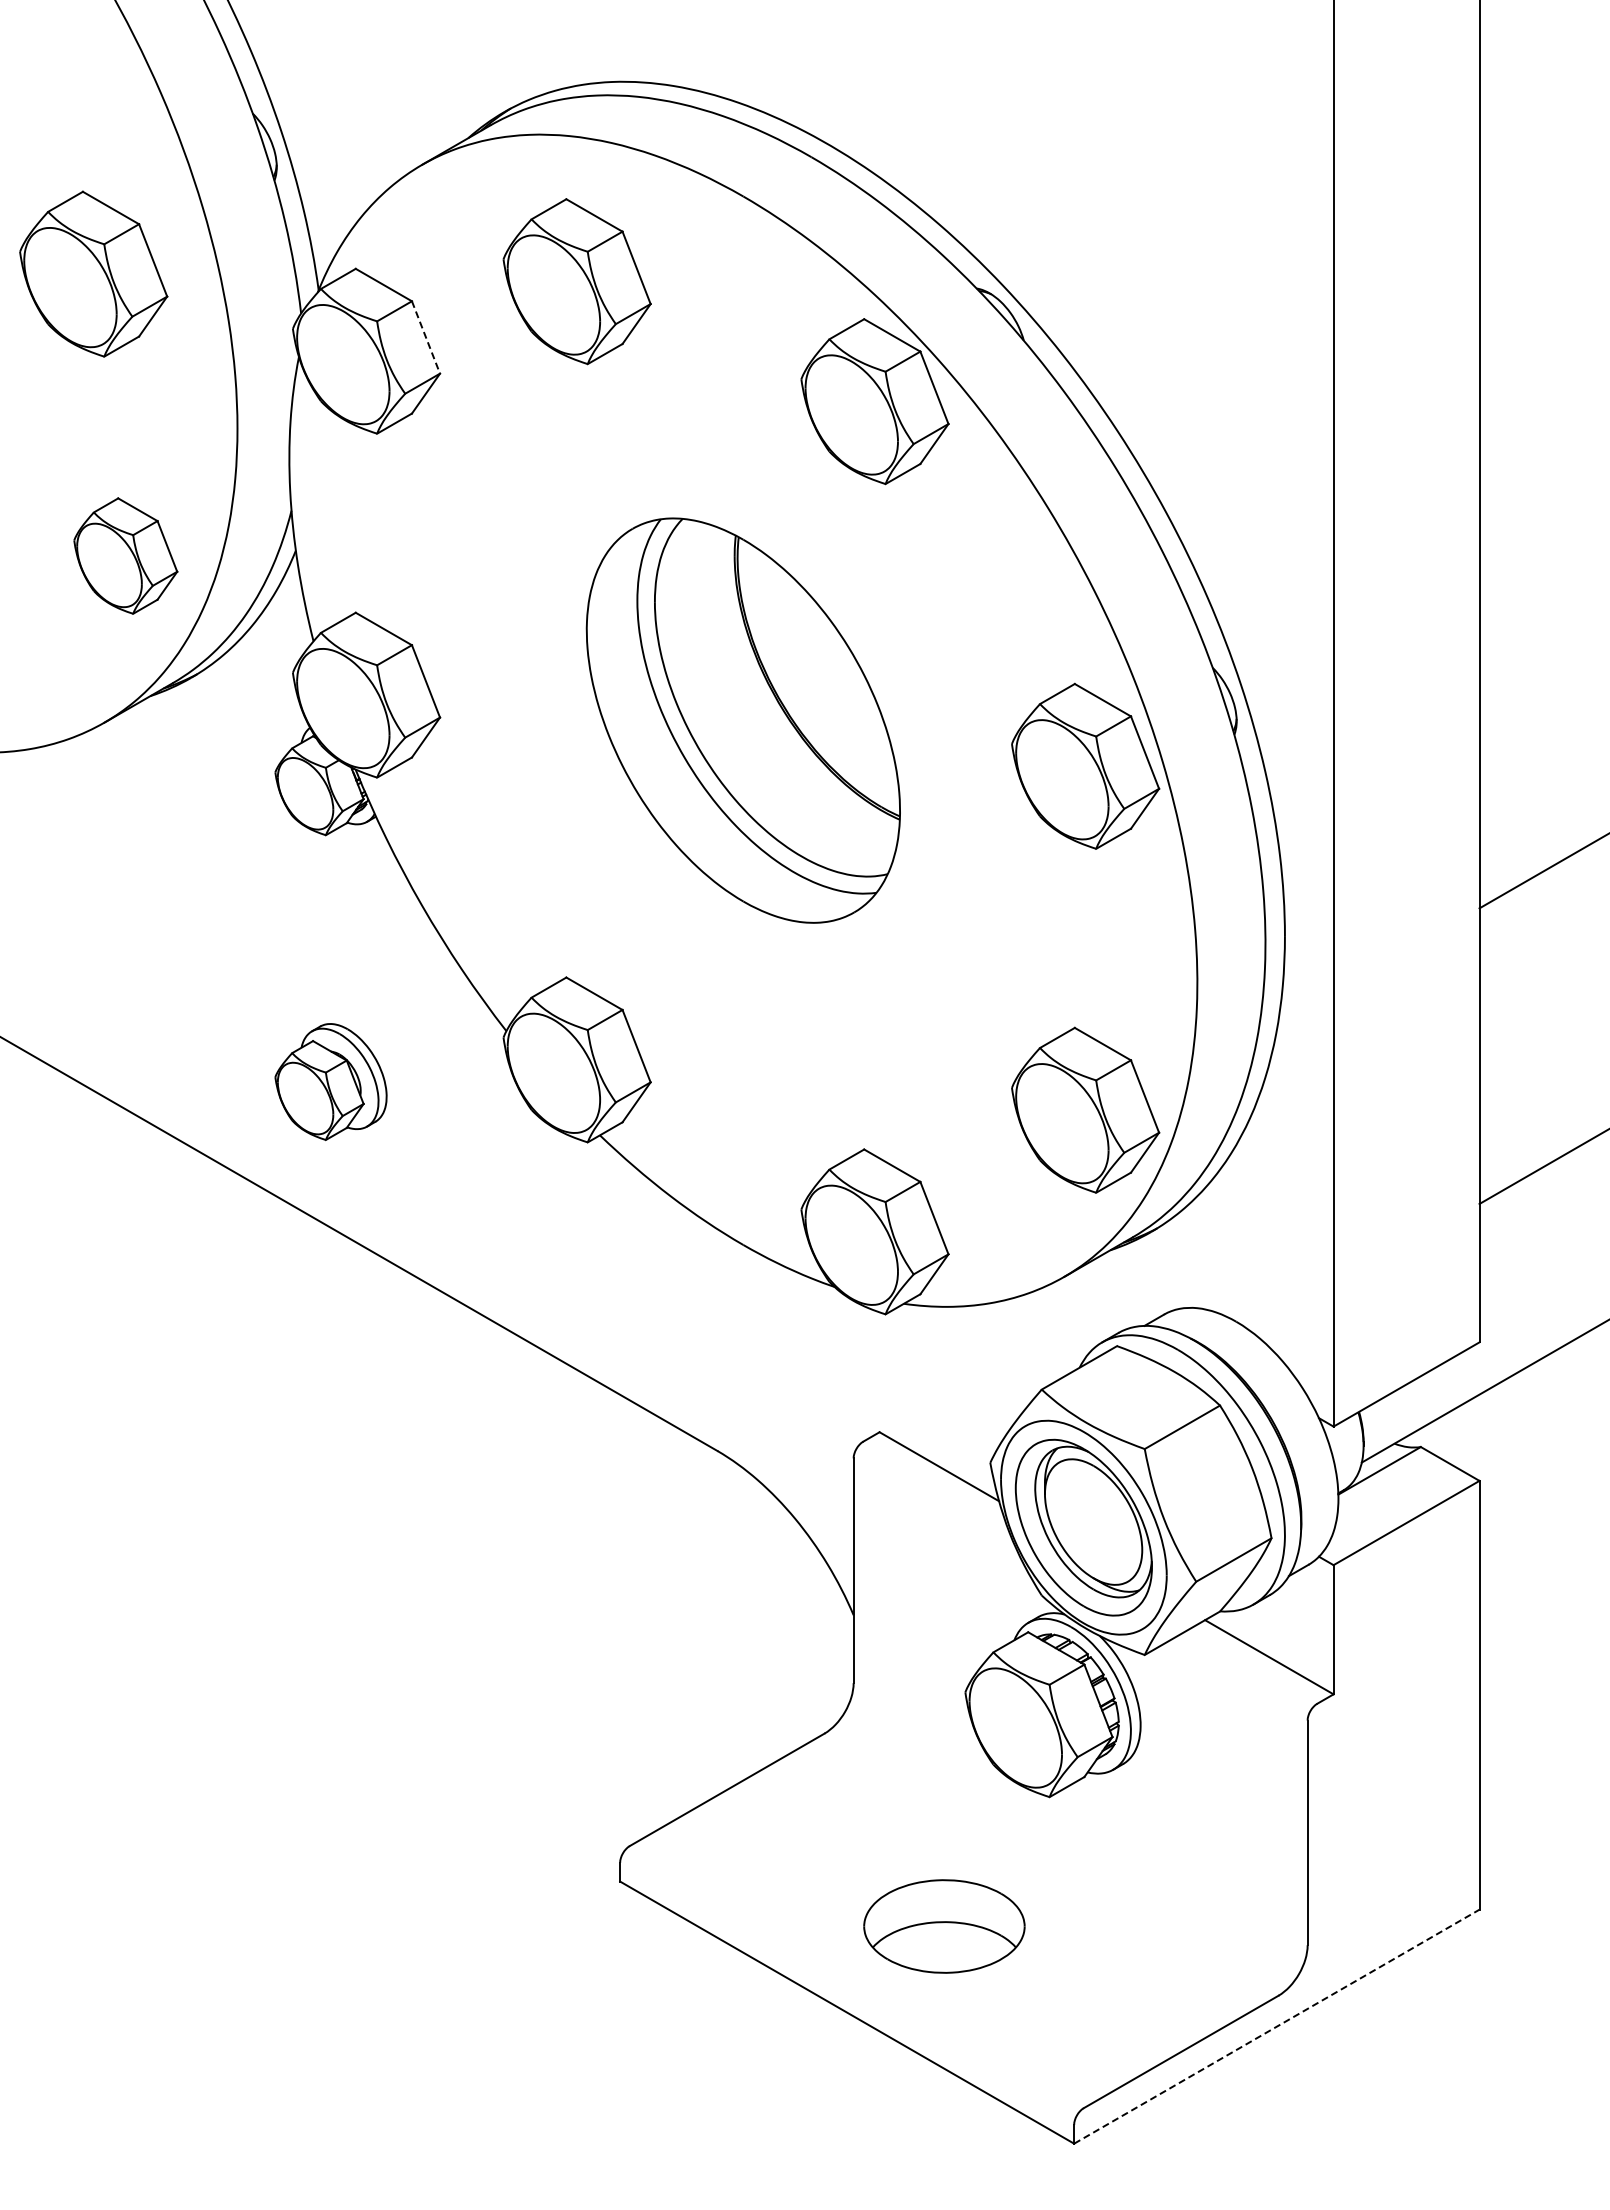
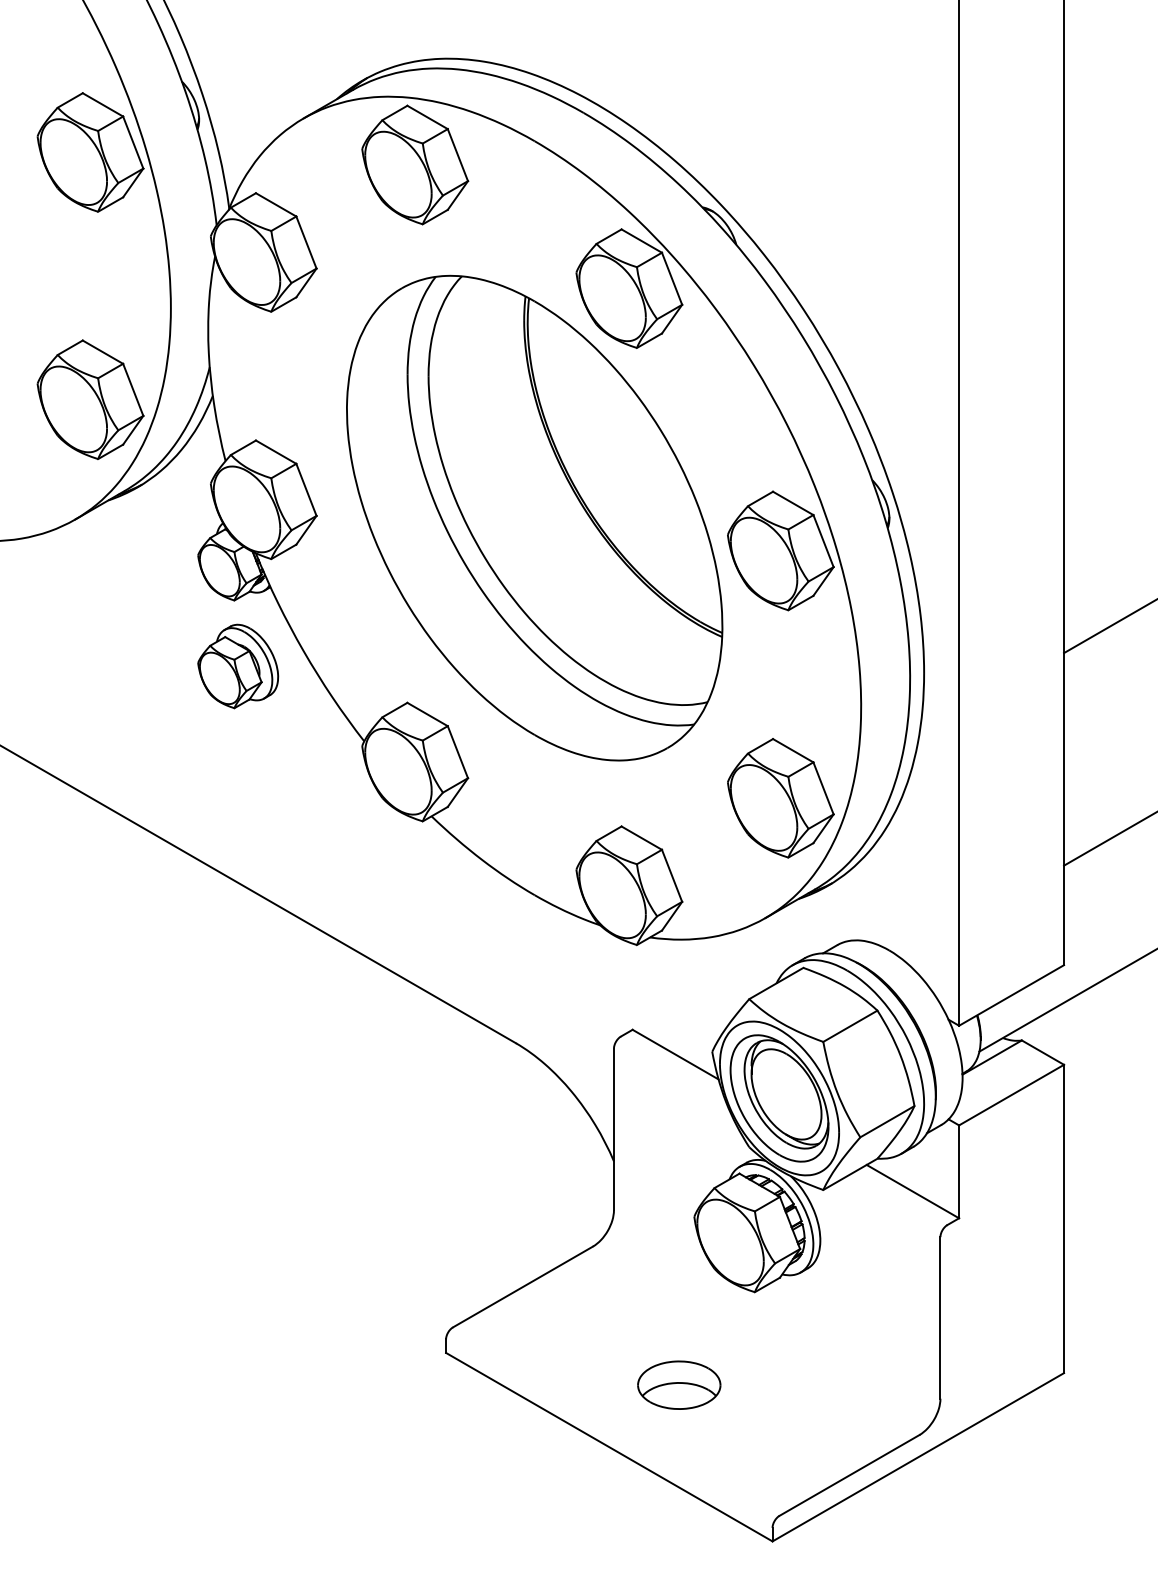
part: (93, 273) -> (90, 151), moved
part: (576, 281) -> (414, 164), moved
line: (425, 337) -> (306, 242), dashed -> solid
part: (125, 555) -> (90, 399), size x1.43
part: (743, 720) -> (534, 518), size x1.67
part: (330, 1082) -> (237, 666), moved
part: (944, 1926) -> (679, 1385), size x0.71
line: (1277, 2026) -> (918, 1457), dashed -> solid

